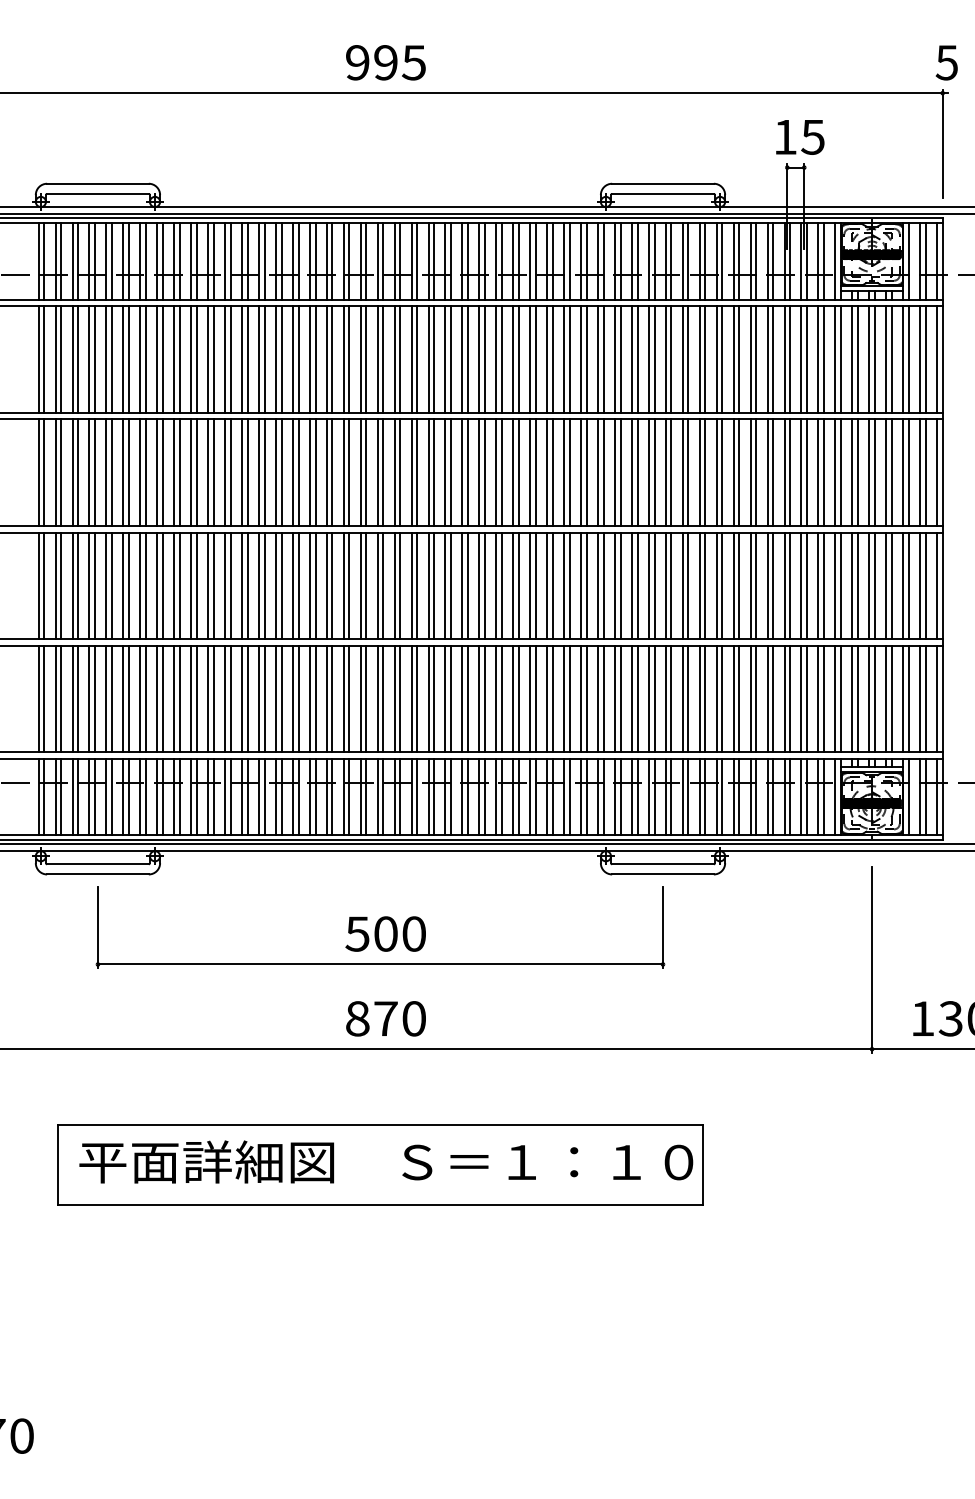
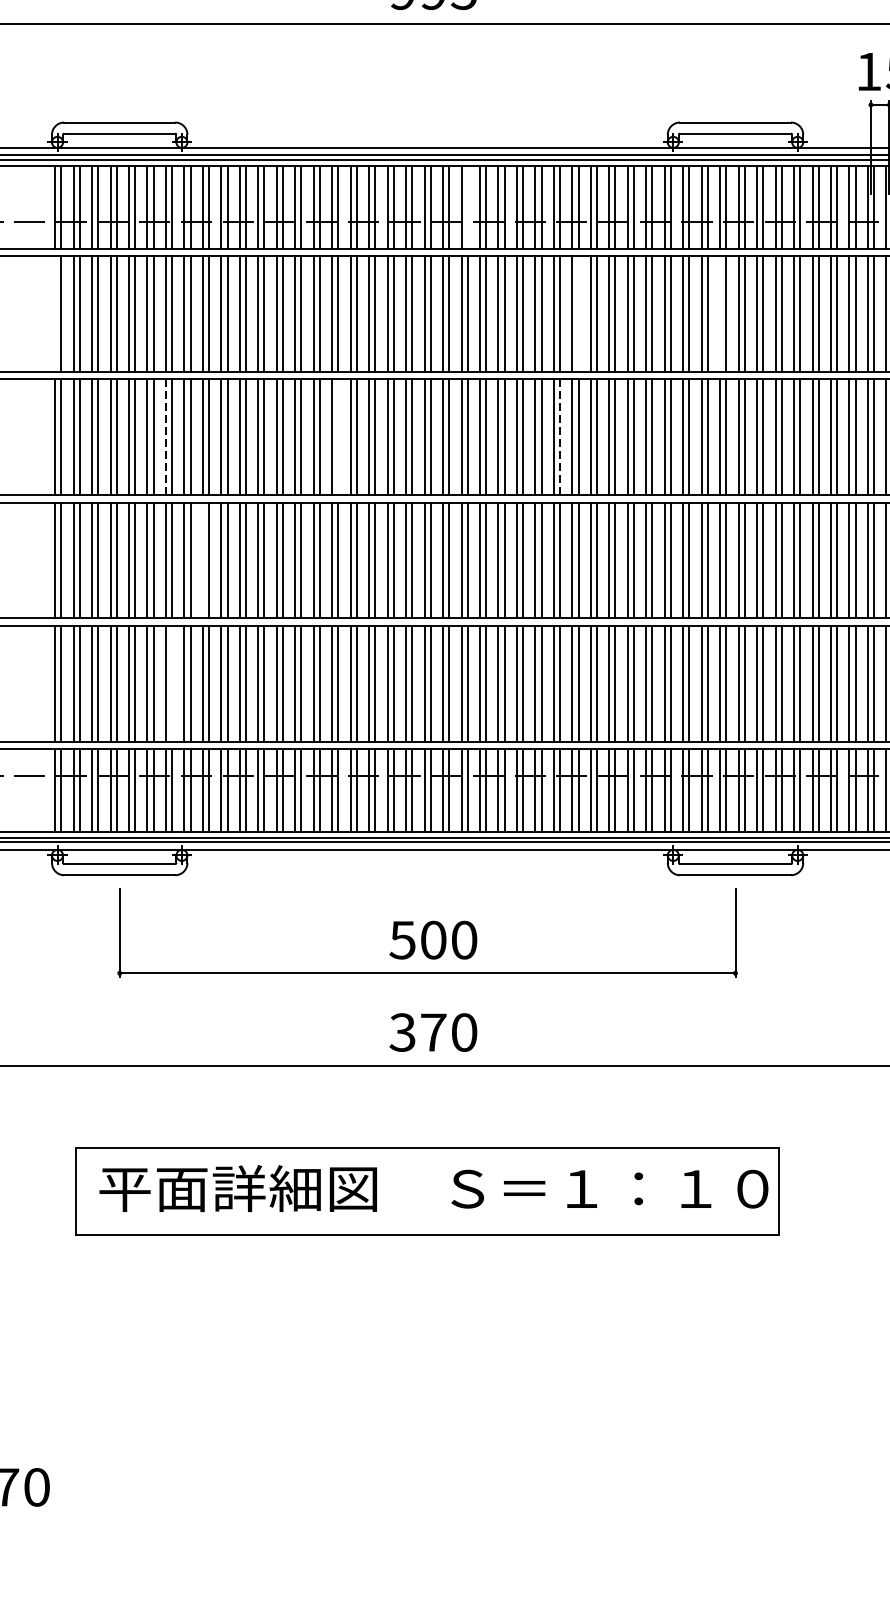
line: (417, 261) -> (467, 207), removed
line: (38, 359) -> (54, 314), removed
line: (518, 359) -> (578, 314), removed
line: (648, 359) -> (719, 314), removed
line: (298, 472) -> (338, 437), removed
line: (140, 473) -> (166, 438), solid -> dashed
line: (501, 473) -> (559, 438), solid -> dashed
line: (174, 585) -> (203, 560), removed
line: (146, 698) -> (172, 683), removed
text: (357, 1018) -> (402, 1032), 870 -> 370

